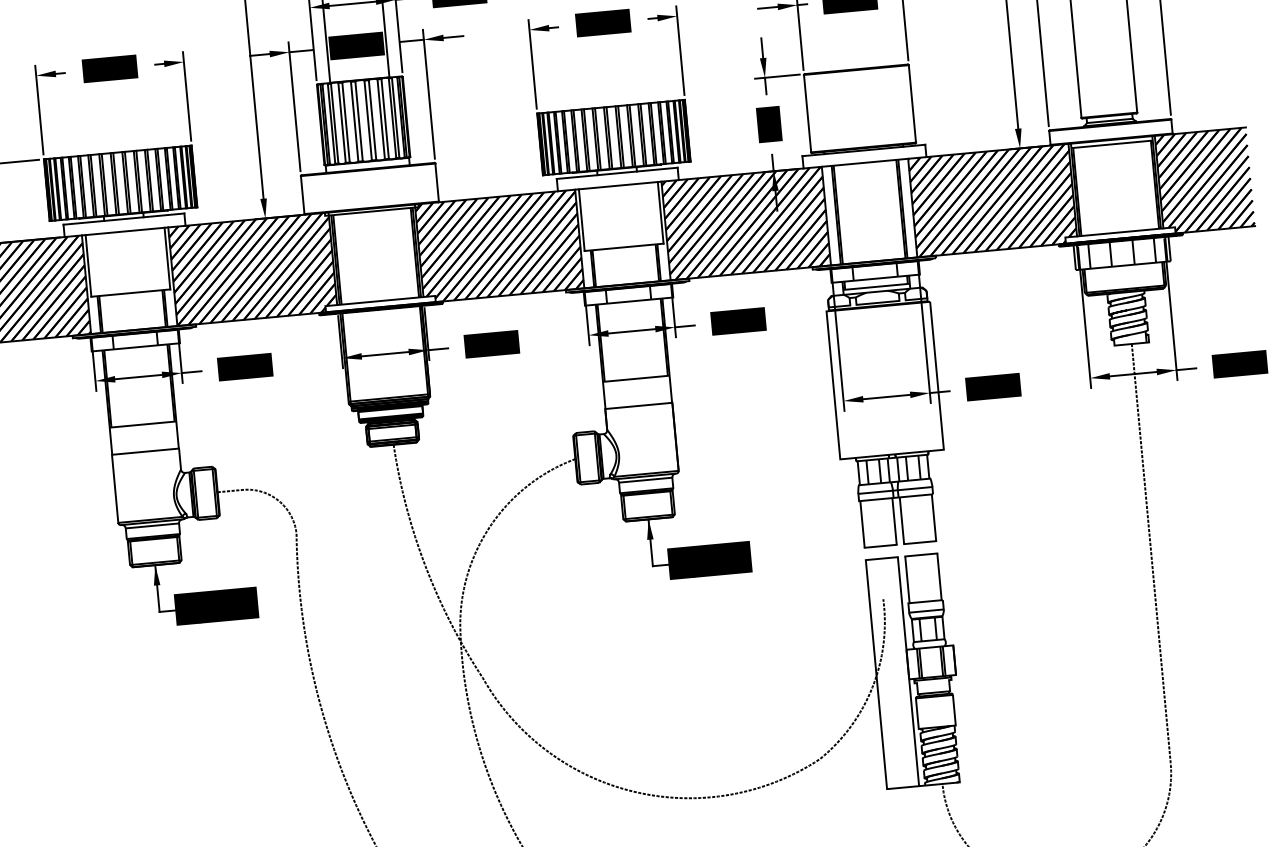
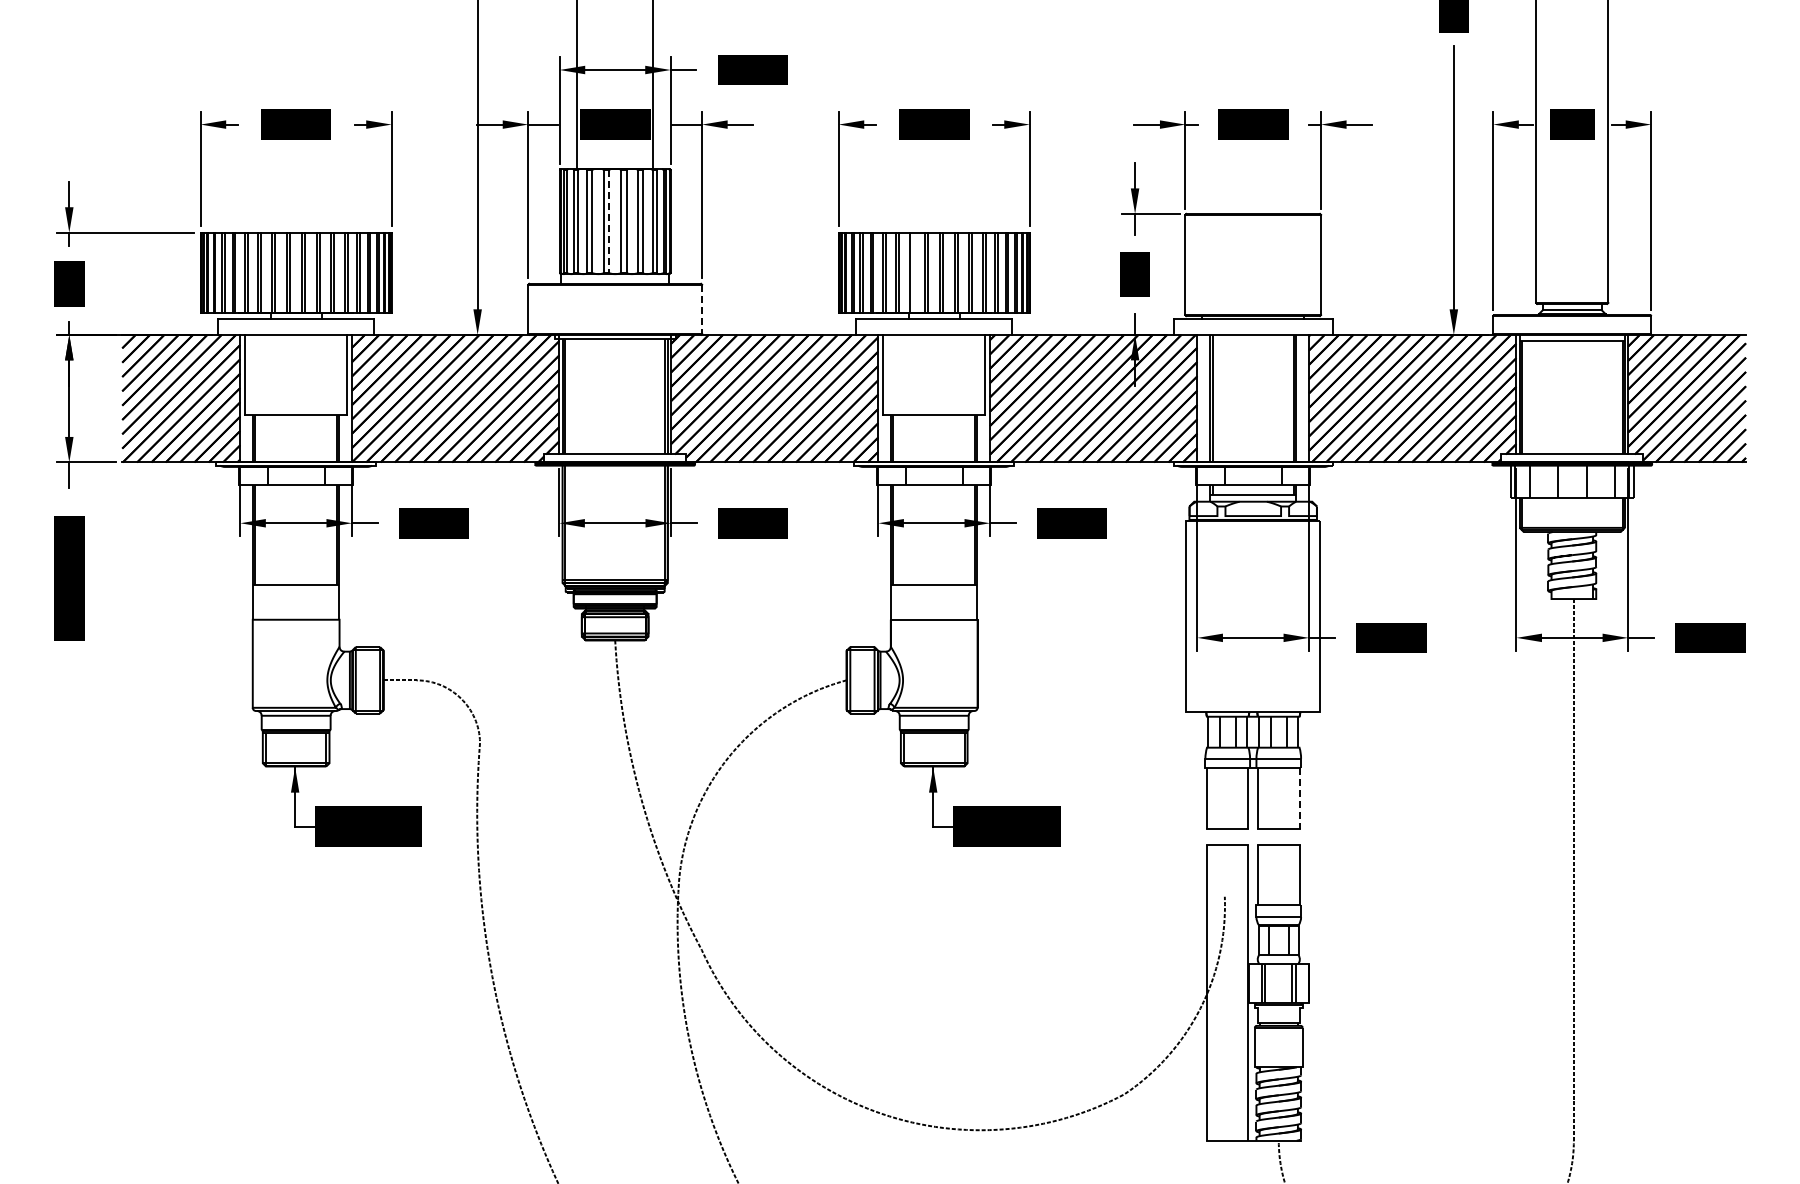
line: (359, 121) -> (609, 221), solid -> dashed
line: (597, 138) -> (913, 272), removed
line: (437, 182) -> (702, 309), solid -> dashed
line: (934, 517) -> (1299, 798), solid -> dashed

